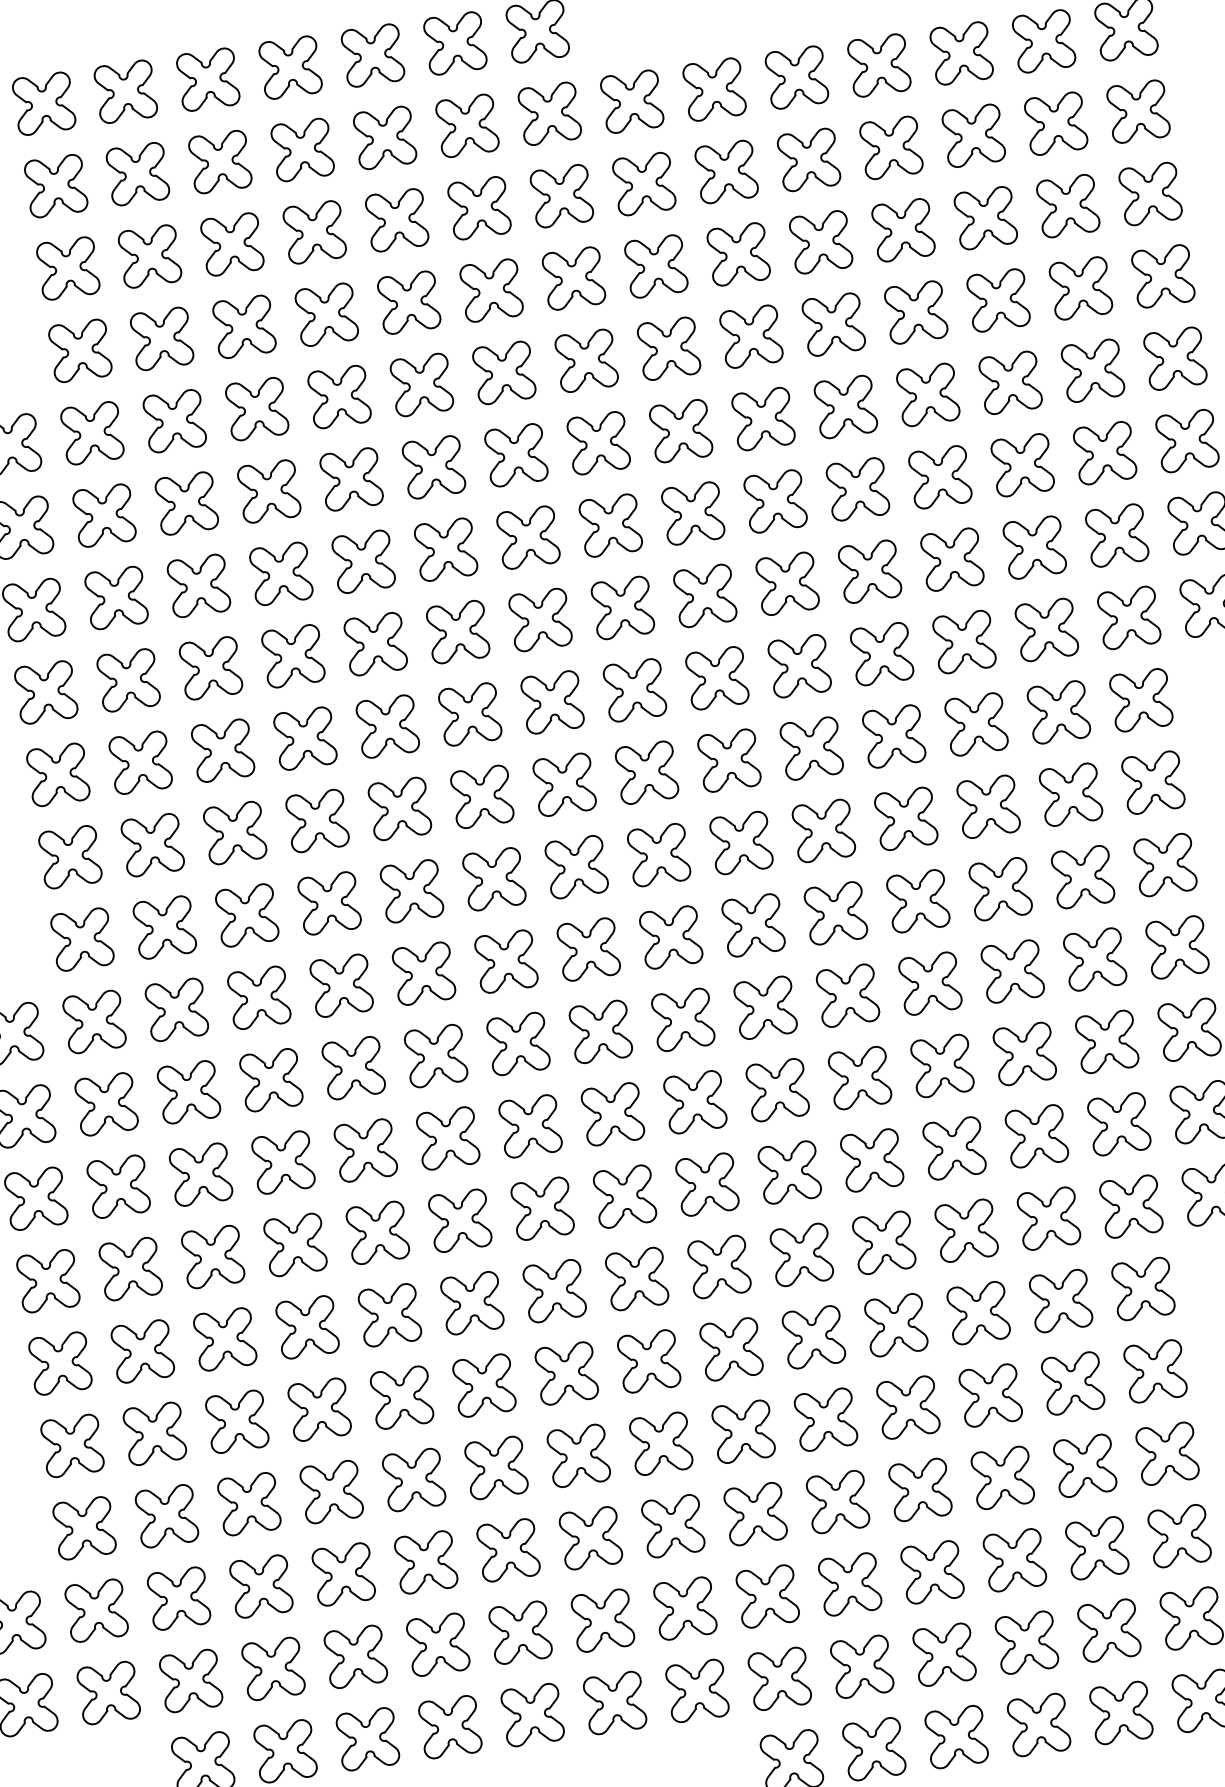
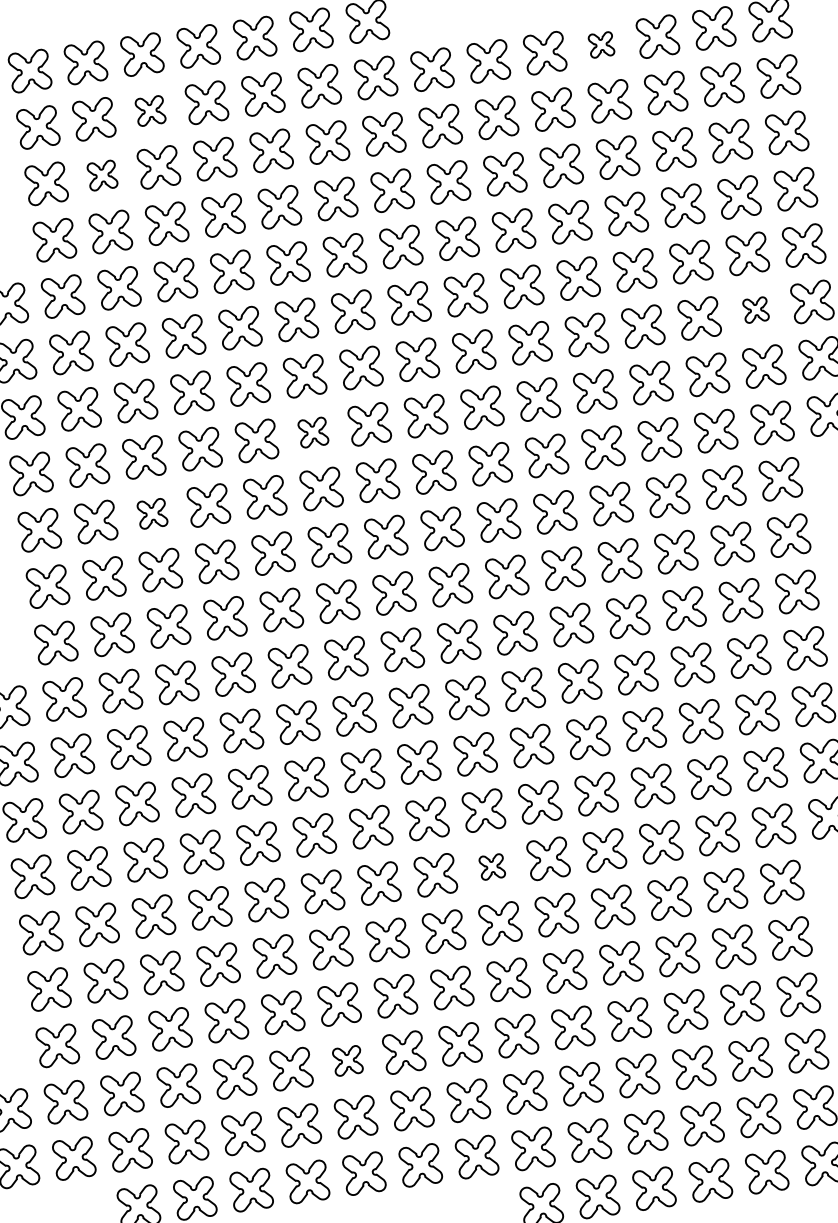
part: (879, 64) -> (601, 44), size x0.6
part: (220, 161) -> (150, 110), size x0.7
part: (149, 256) -> (102, 175), size x0.7
part: (1104, 452) -> (755, 309), size x0.6
part: (458, 631) -> (313, 432), size x0.7
part: (223, 750) -> (152, 513), size x0.7
part: (719, 1266) -> (492, 866), size x0.6
part: (508, 1549) -> (347, 1060), size x0.7

